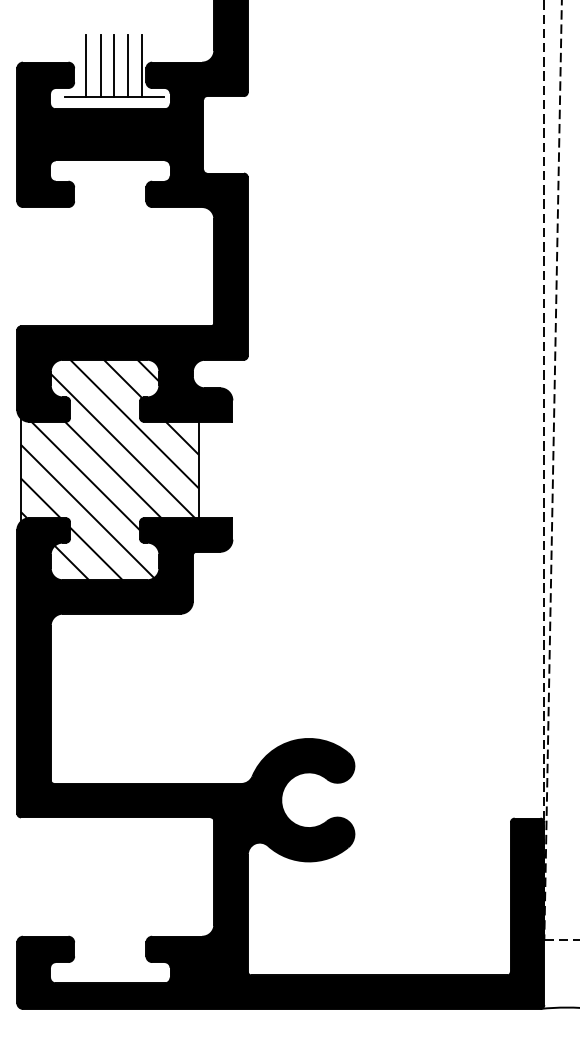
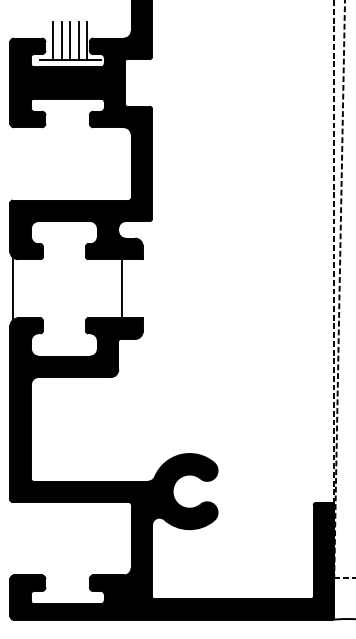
hatch: (110, 469) -> (67, 288), removed

